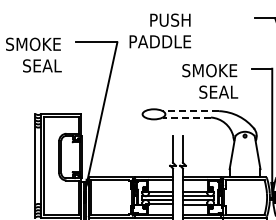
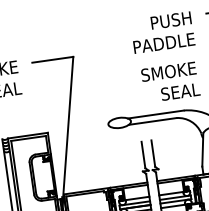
text: (160, 30) -> (162, 32), moved
line: (190, 111) -> (155, 114), dashed -> solid
line: (186, 117) -> (152, 121), dashed -> solid

